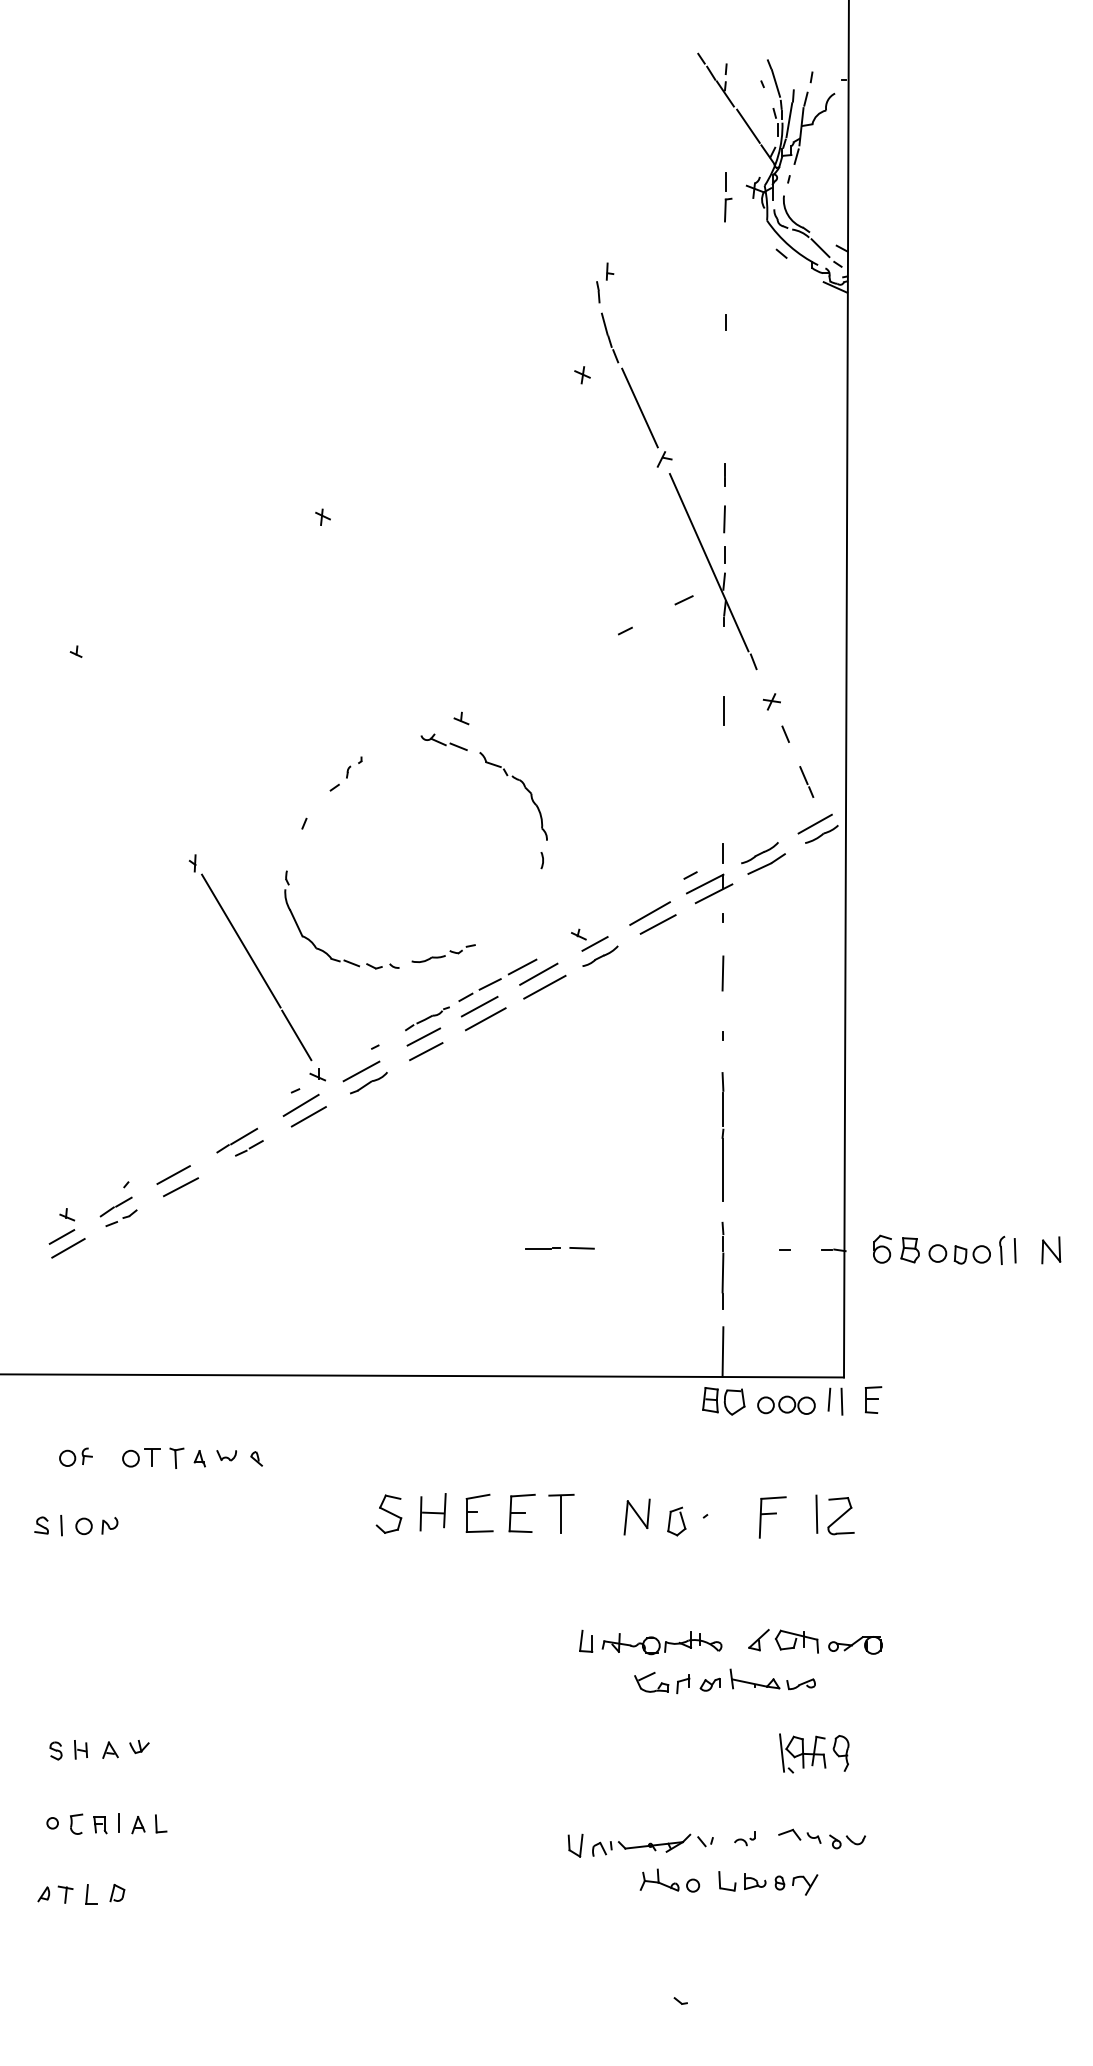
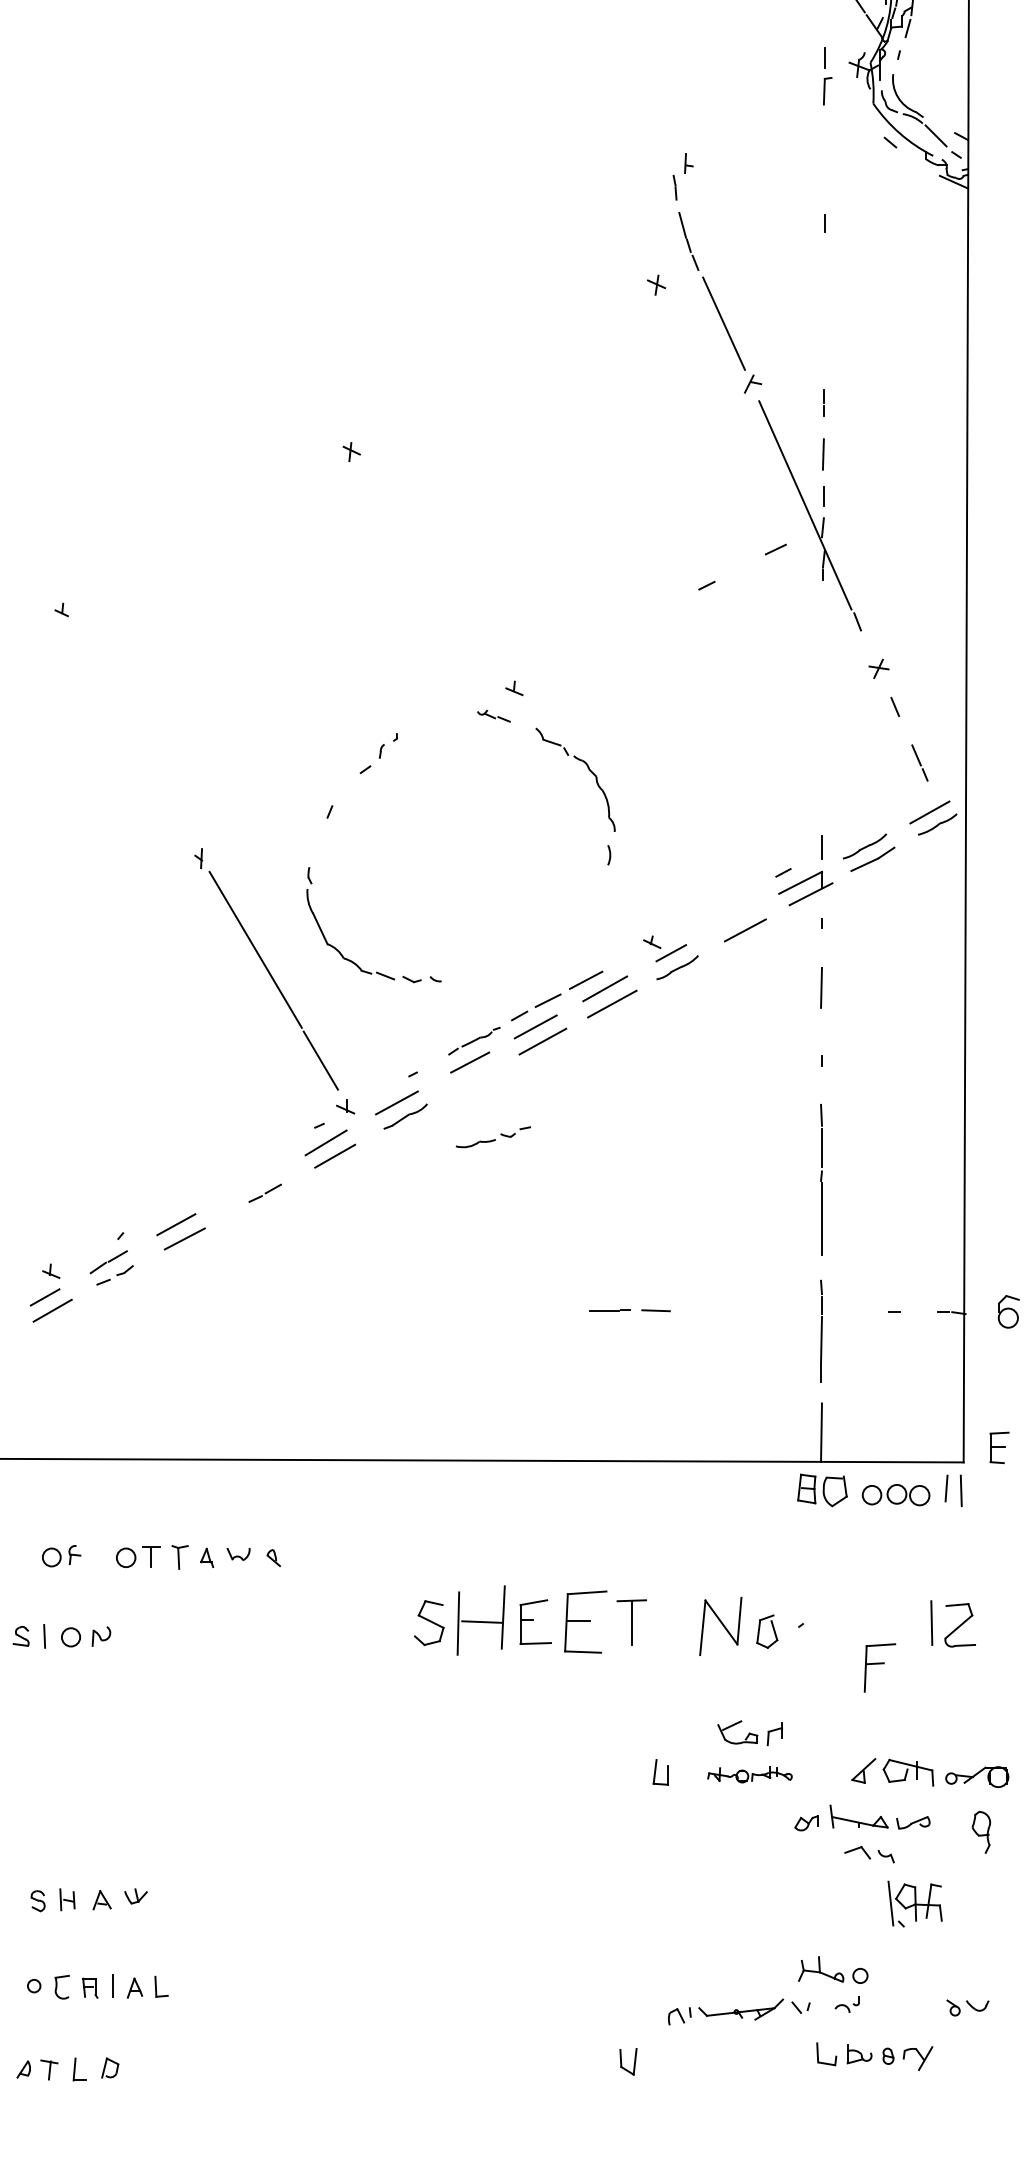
line: (724, 710) -> (823, 679), removed
part: (443, 741) -> (493, 715), size x0.6
line: (649, 913) -> (735, 917), removed
part: (443, 953) -> (493, 1137), moved
line: (426, 1051) -> (473, 1079), removed
line: (237, 1140) -> (251, 1184), removed
part: (873, 1399) -> (999, 1447), moved
part: (432, 1512) -> (480, 1621), size x1.6
part: (521, 1513) -> (584, 1622), size x1.4
part: (636, 1516) -> (719, 1625), size x1.4
part: (772, 1517) -> (879, 1668), moved
part: (661, 1643) -> (749, 1774), size x0.6
part: (662, 1682) -> (750, 1732), moved
part: (840, 1753) -> (980, 1832), moved
part: (799, 1835) -> (869, 1853), moved
part: (575, 1845) -> (628, 2061), moved
part: (669, 1880) -> (832, 1969), moved

